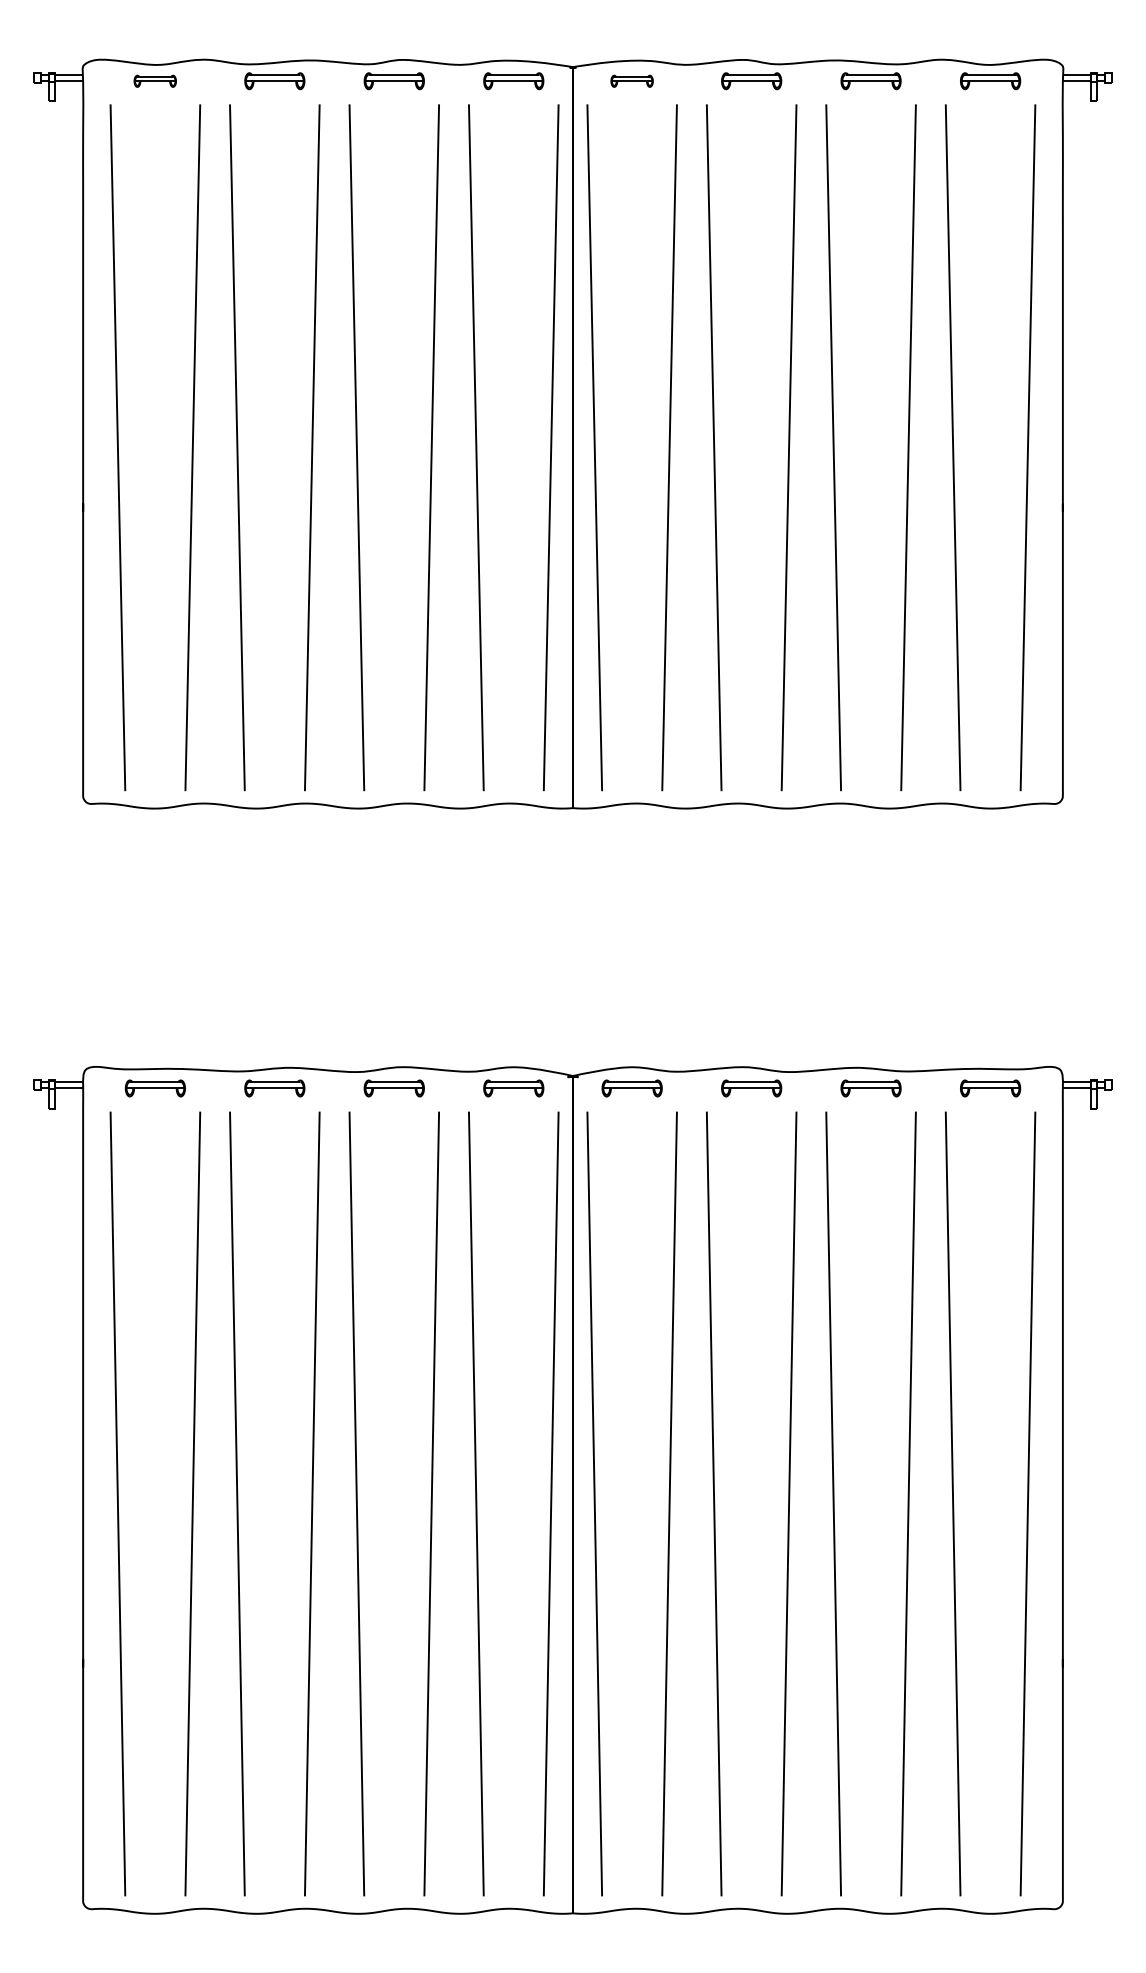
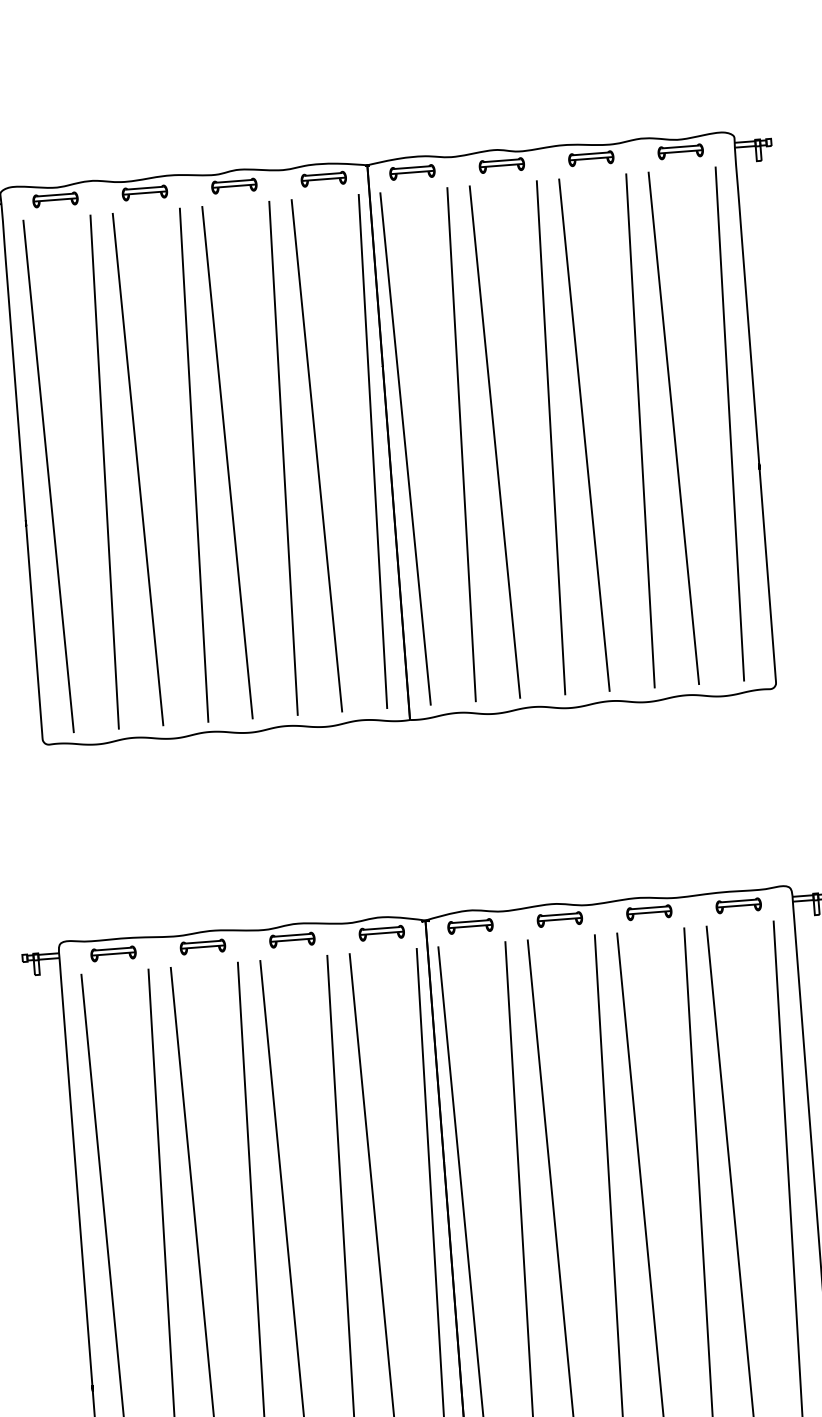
part: (154, 81) -> (54, 200), size x1.43
part: (631, 81) -> (411, 172), size x1.43

